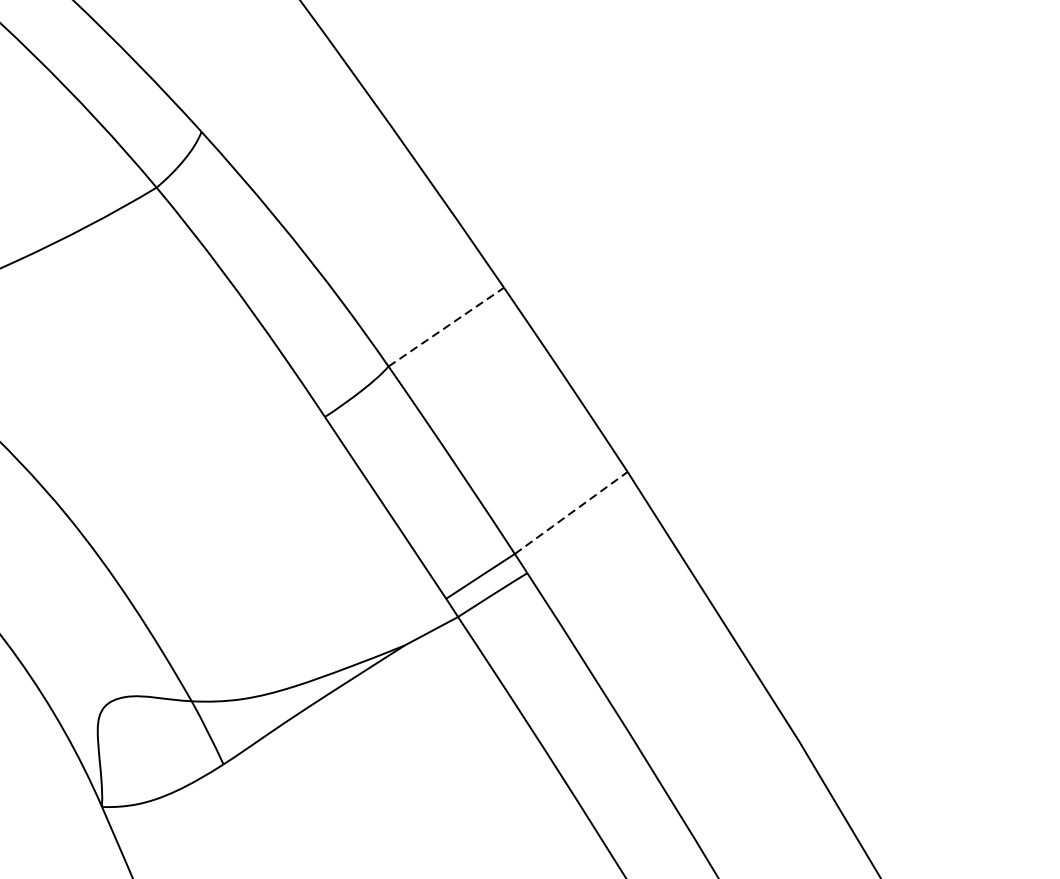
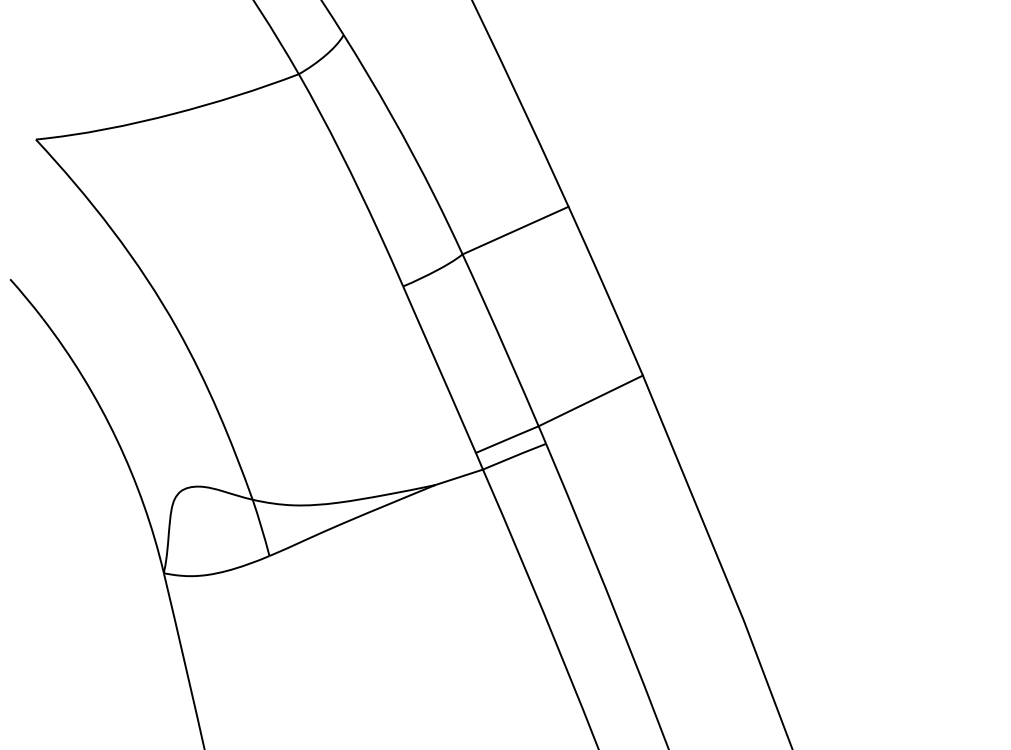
line: (447, 326) -> (516, 230), dashed -> solid
line: (570, 512) -> (590, 400), dashed -> solid

